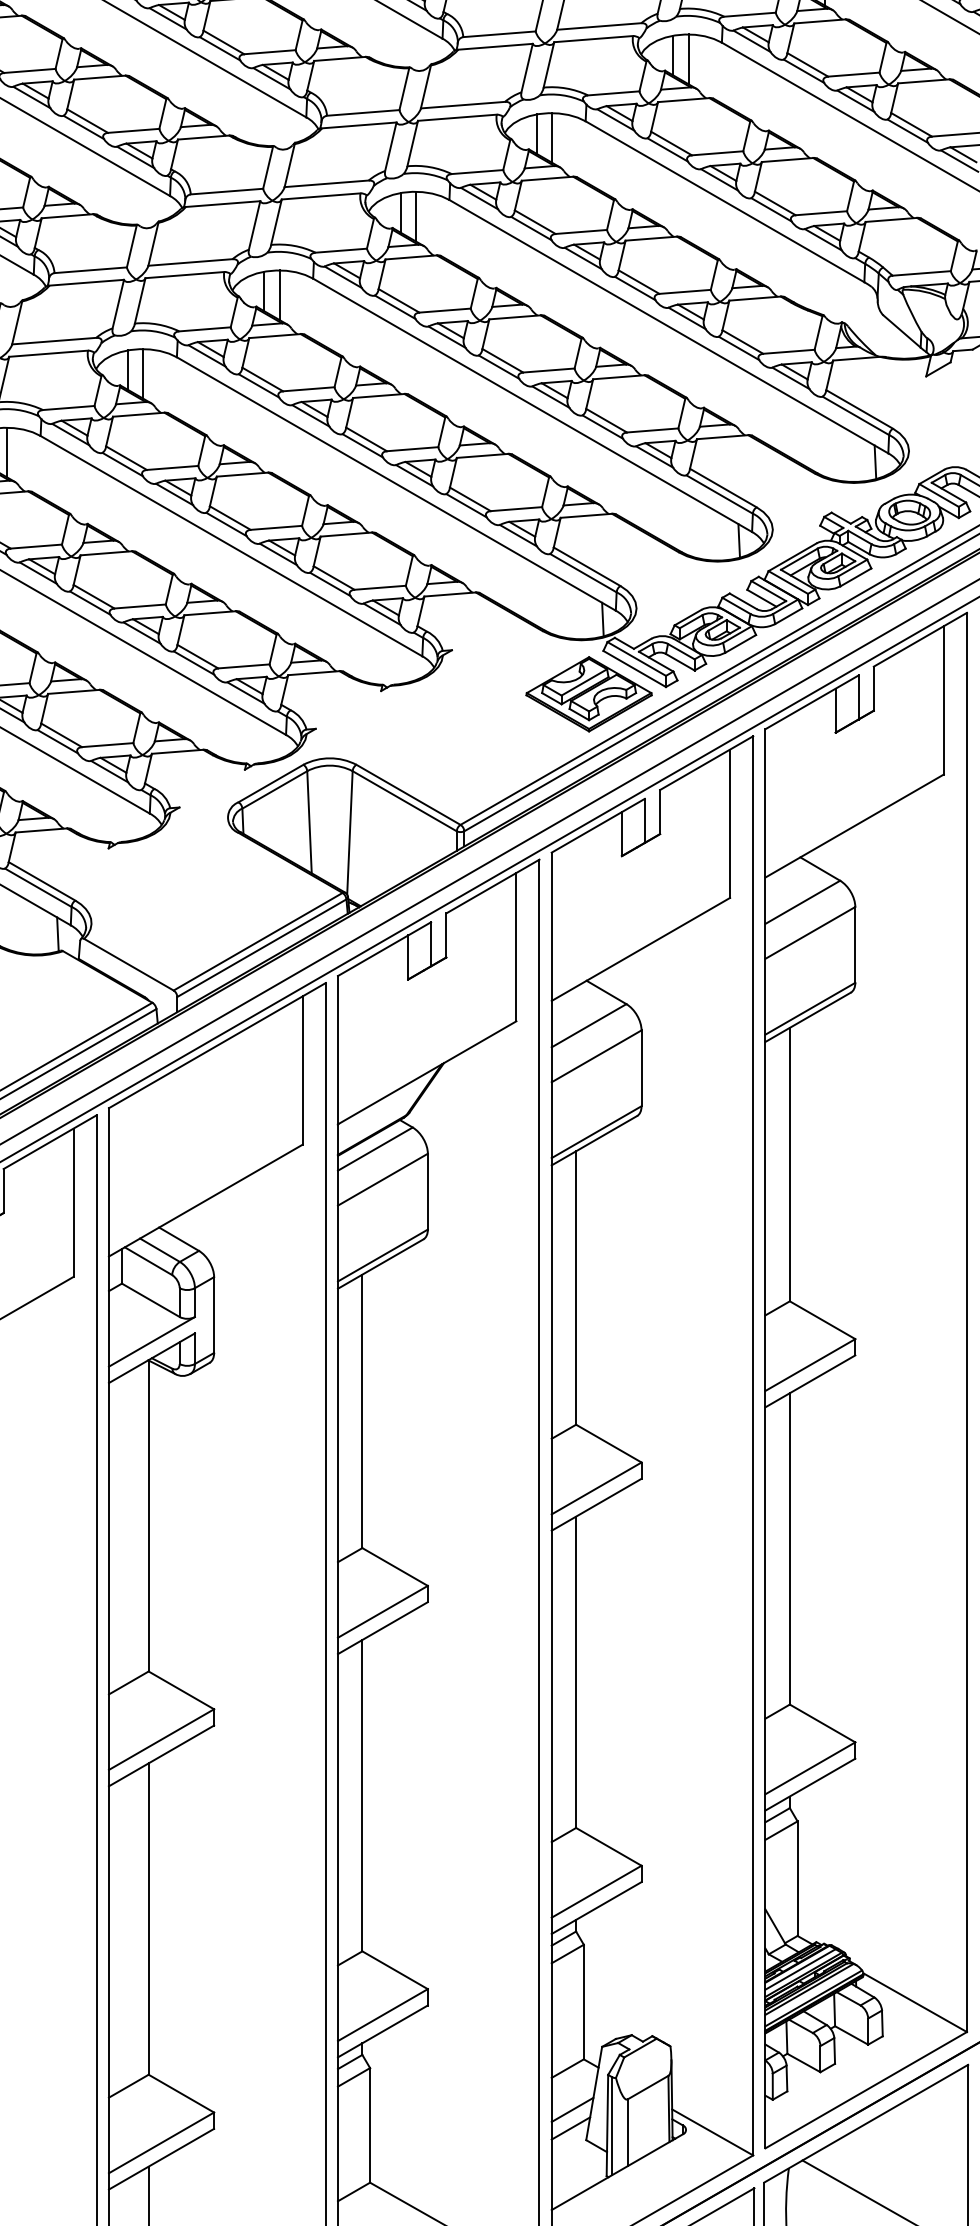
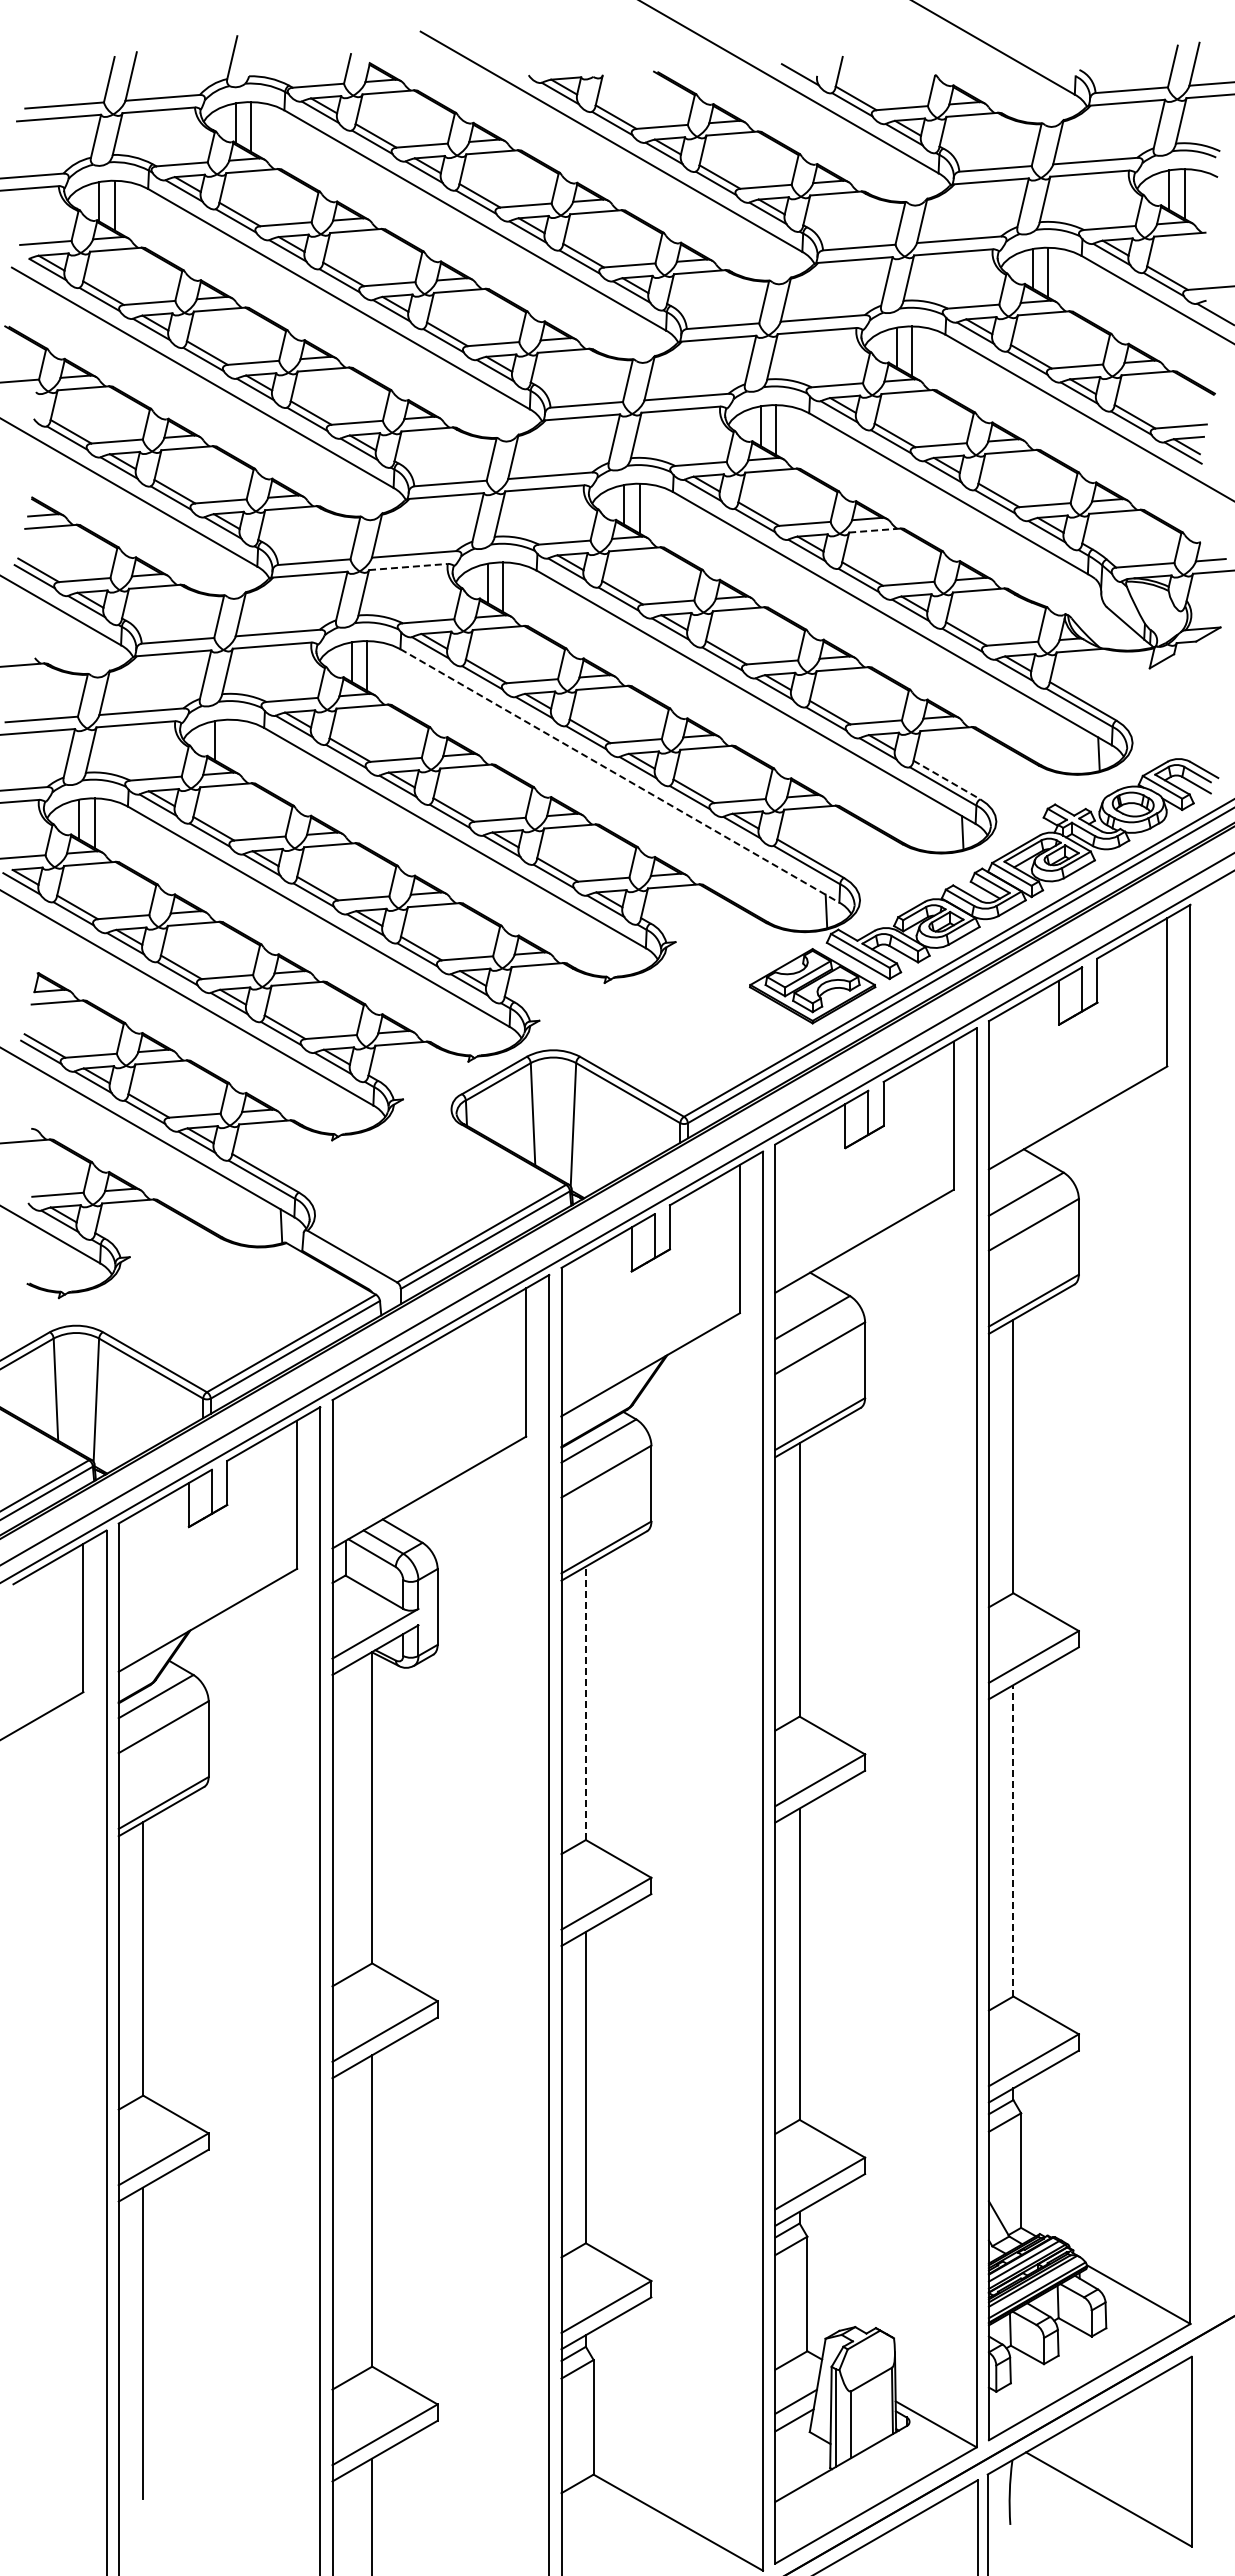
line: (650, 238) -> (874, 530), solid -> dashed
line: (184, 274) -> (408, 566), solid -> dashed
line: (6, 452) -> (230, 744), removed
line: (396, 484) -> (620, 776), solid -> dashed
line: (722, 488) -> (946, 780), solid -> dashed
line: (361, 1411) -> (585, 1703), solid -> dashed
line: (789, 1548) -> (1013, 1840), solid -> dashed

